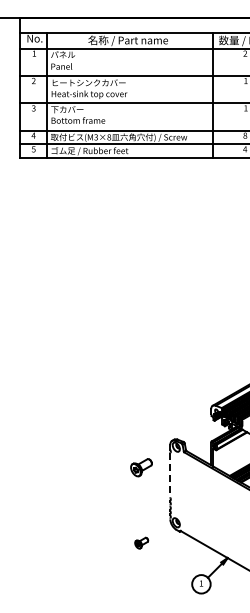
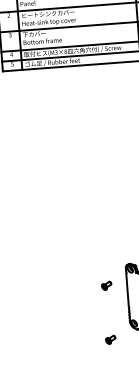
part: (141, 467) -> (106, 285), size x0.62
line: (170, 475) -> (127, 290), dashed -> solid

